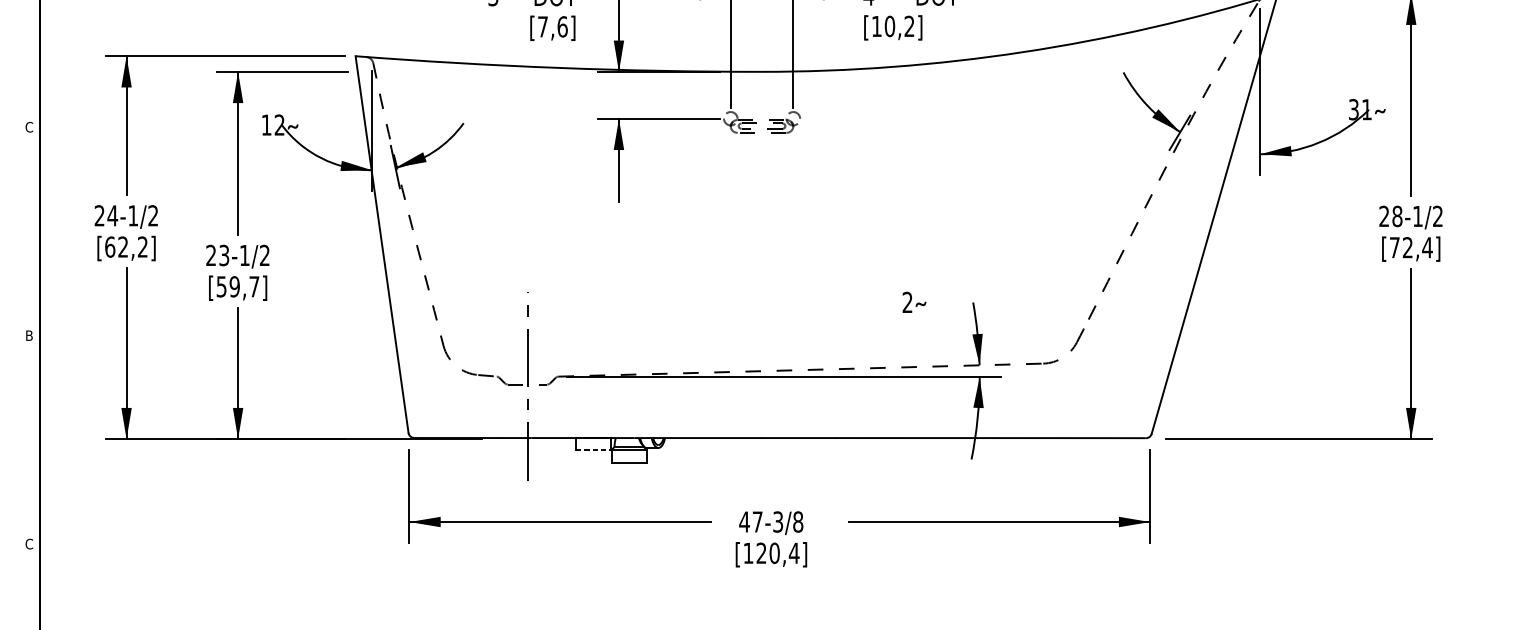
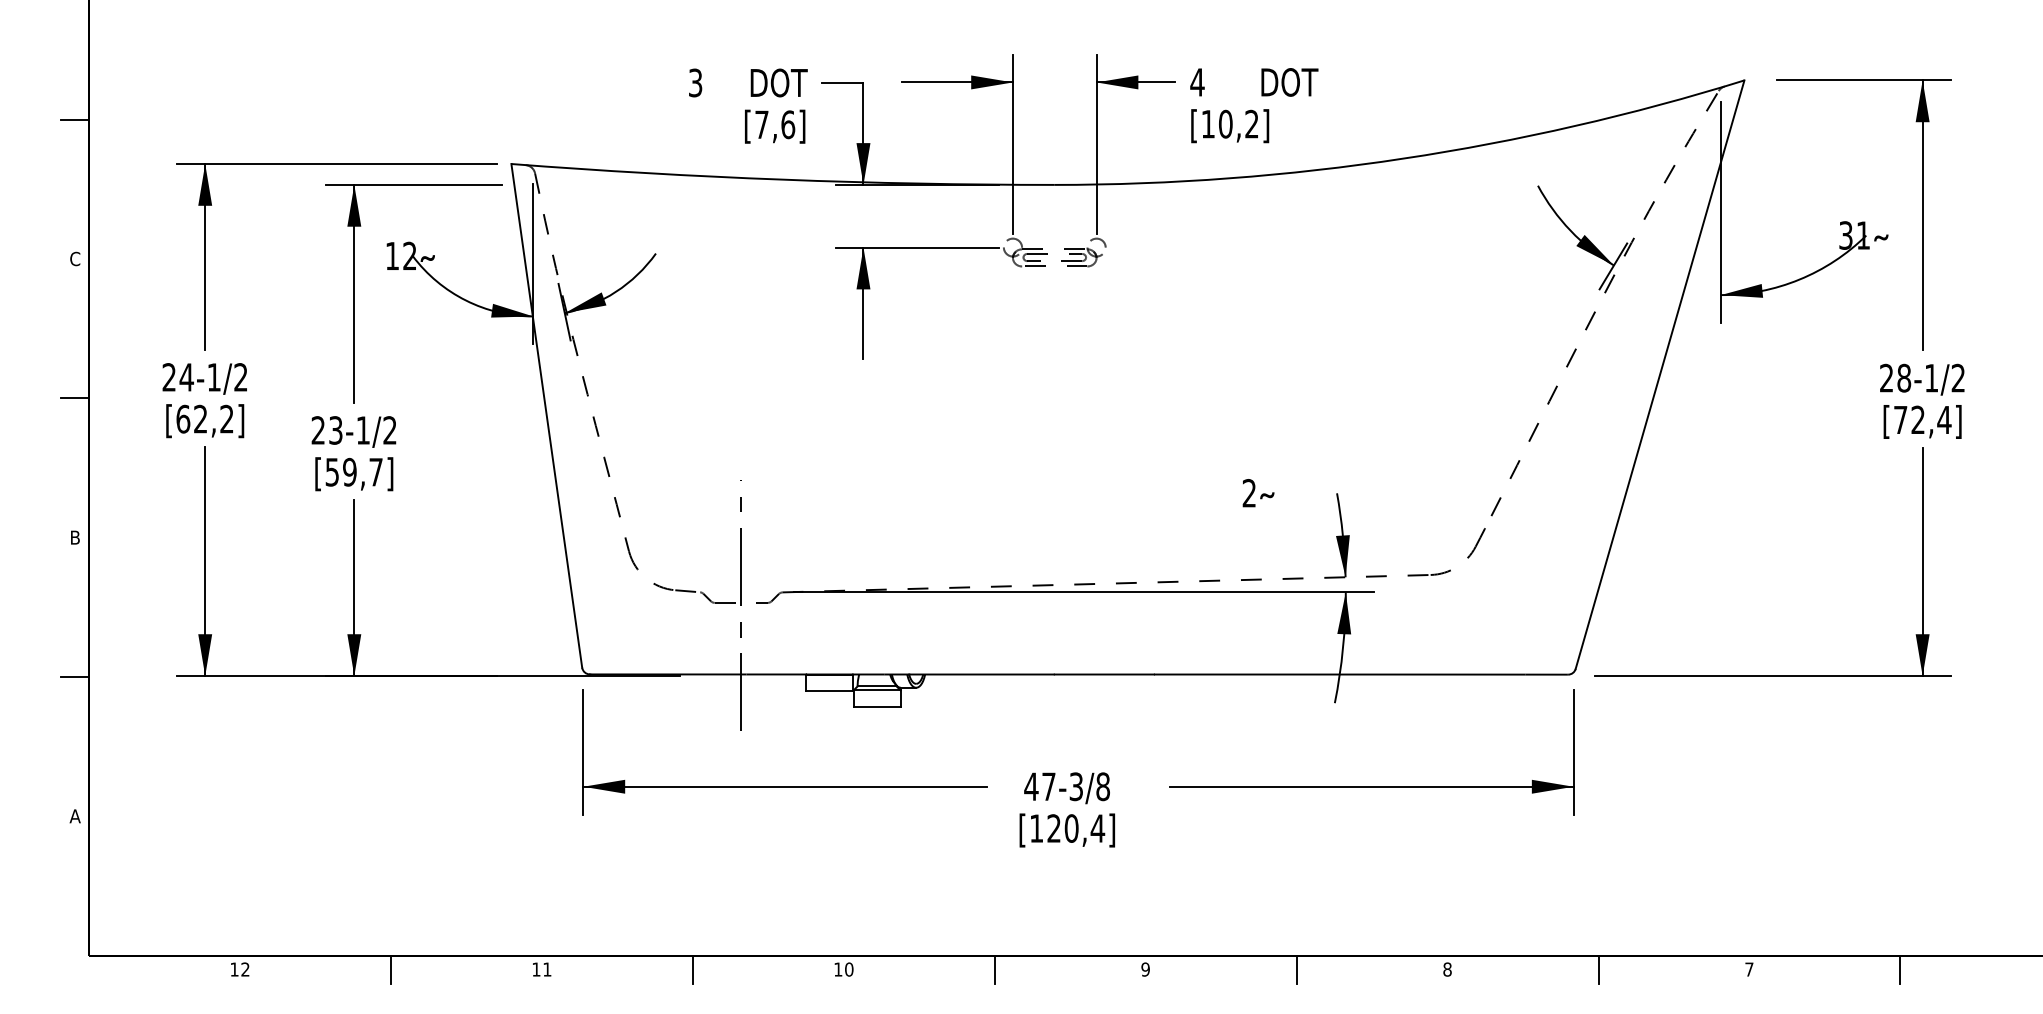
line: (29, 22) -> (75, 119), added
line: (29, 231) -> (75, 398), added
line: (29, 440) -> (75, 677), added
line: (593, 450) -> (829, 691), dashed -> solid
text: (28, 544) -> (74, 816), C -> A

